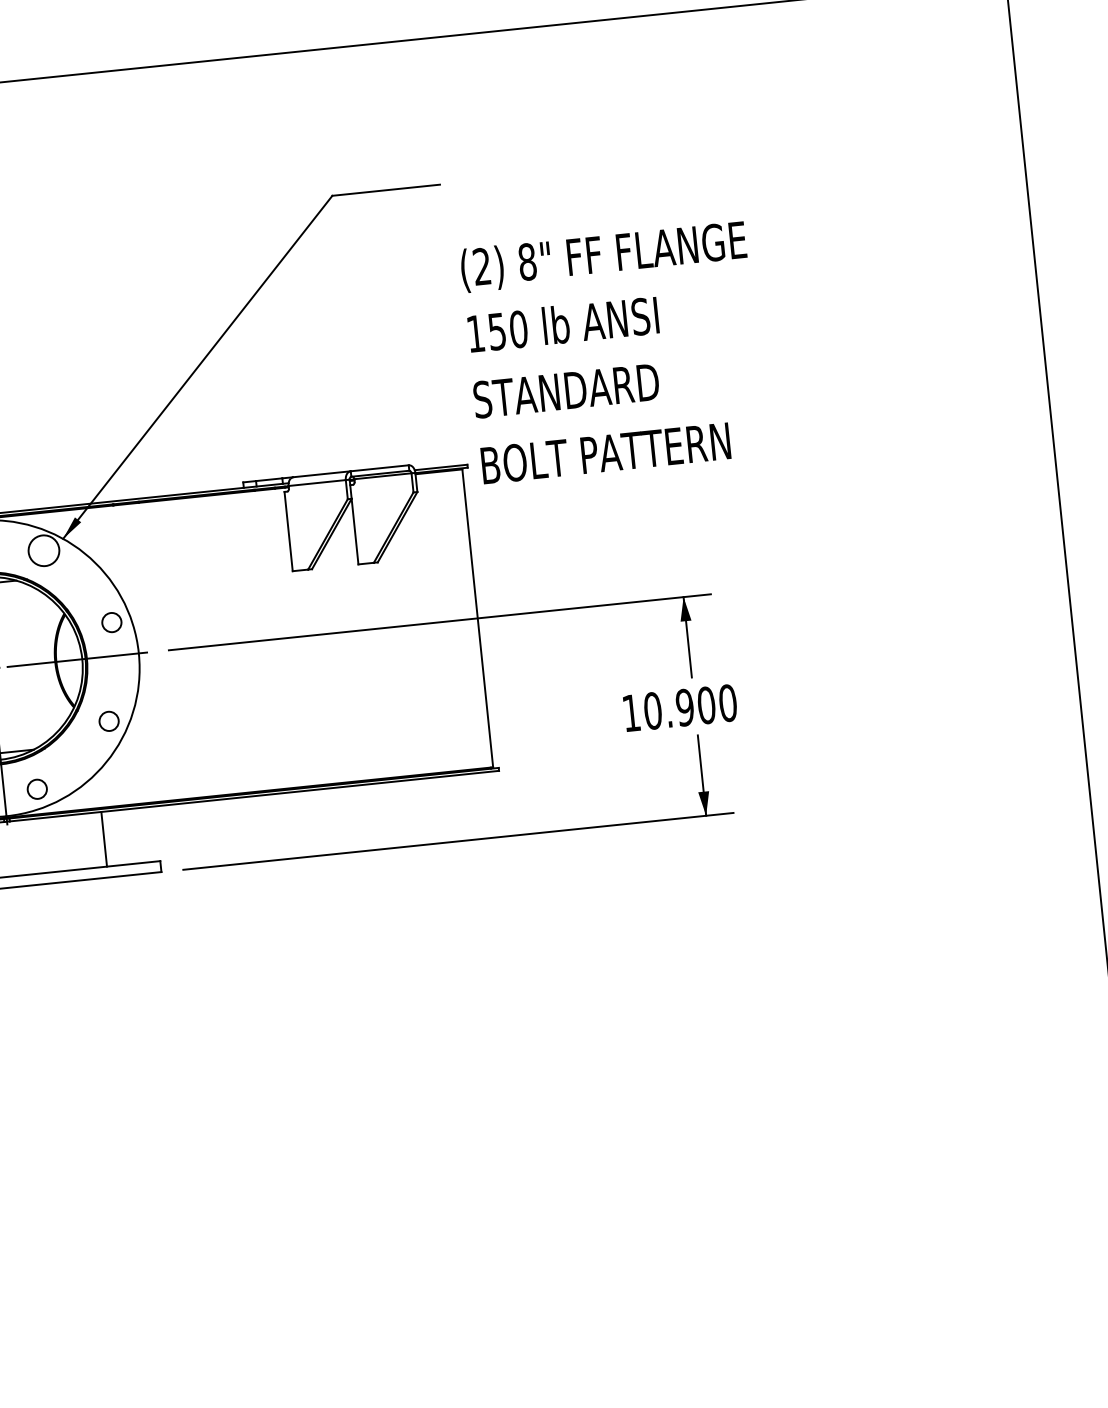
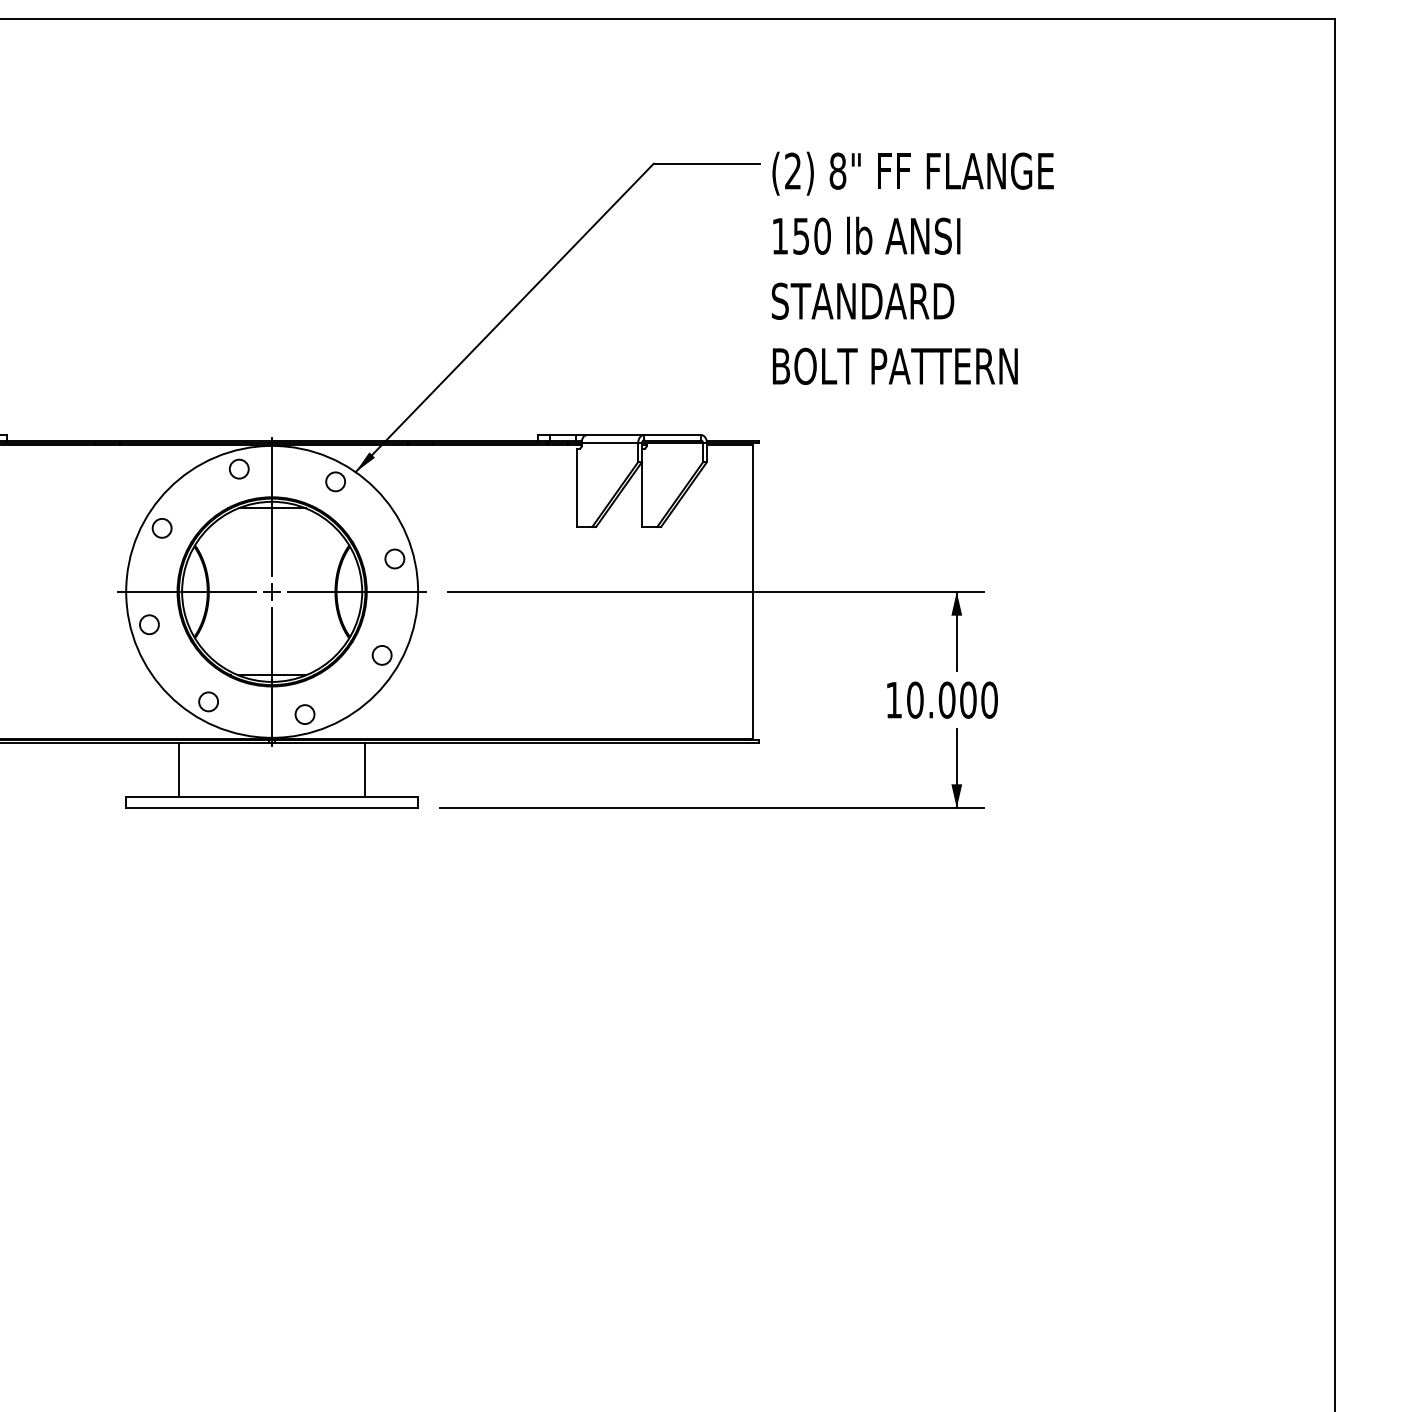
text: (613, 352) -> (912, 268), moved
circle: (43, 550) -> (335, 481), size x0.62
text: (684, 707) -> (946, 699), 10.900 -> 10.000

